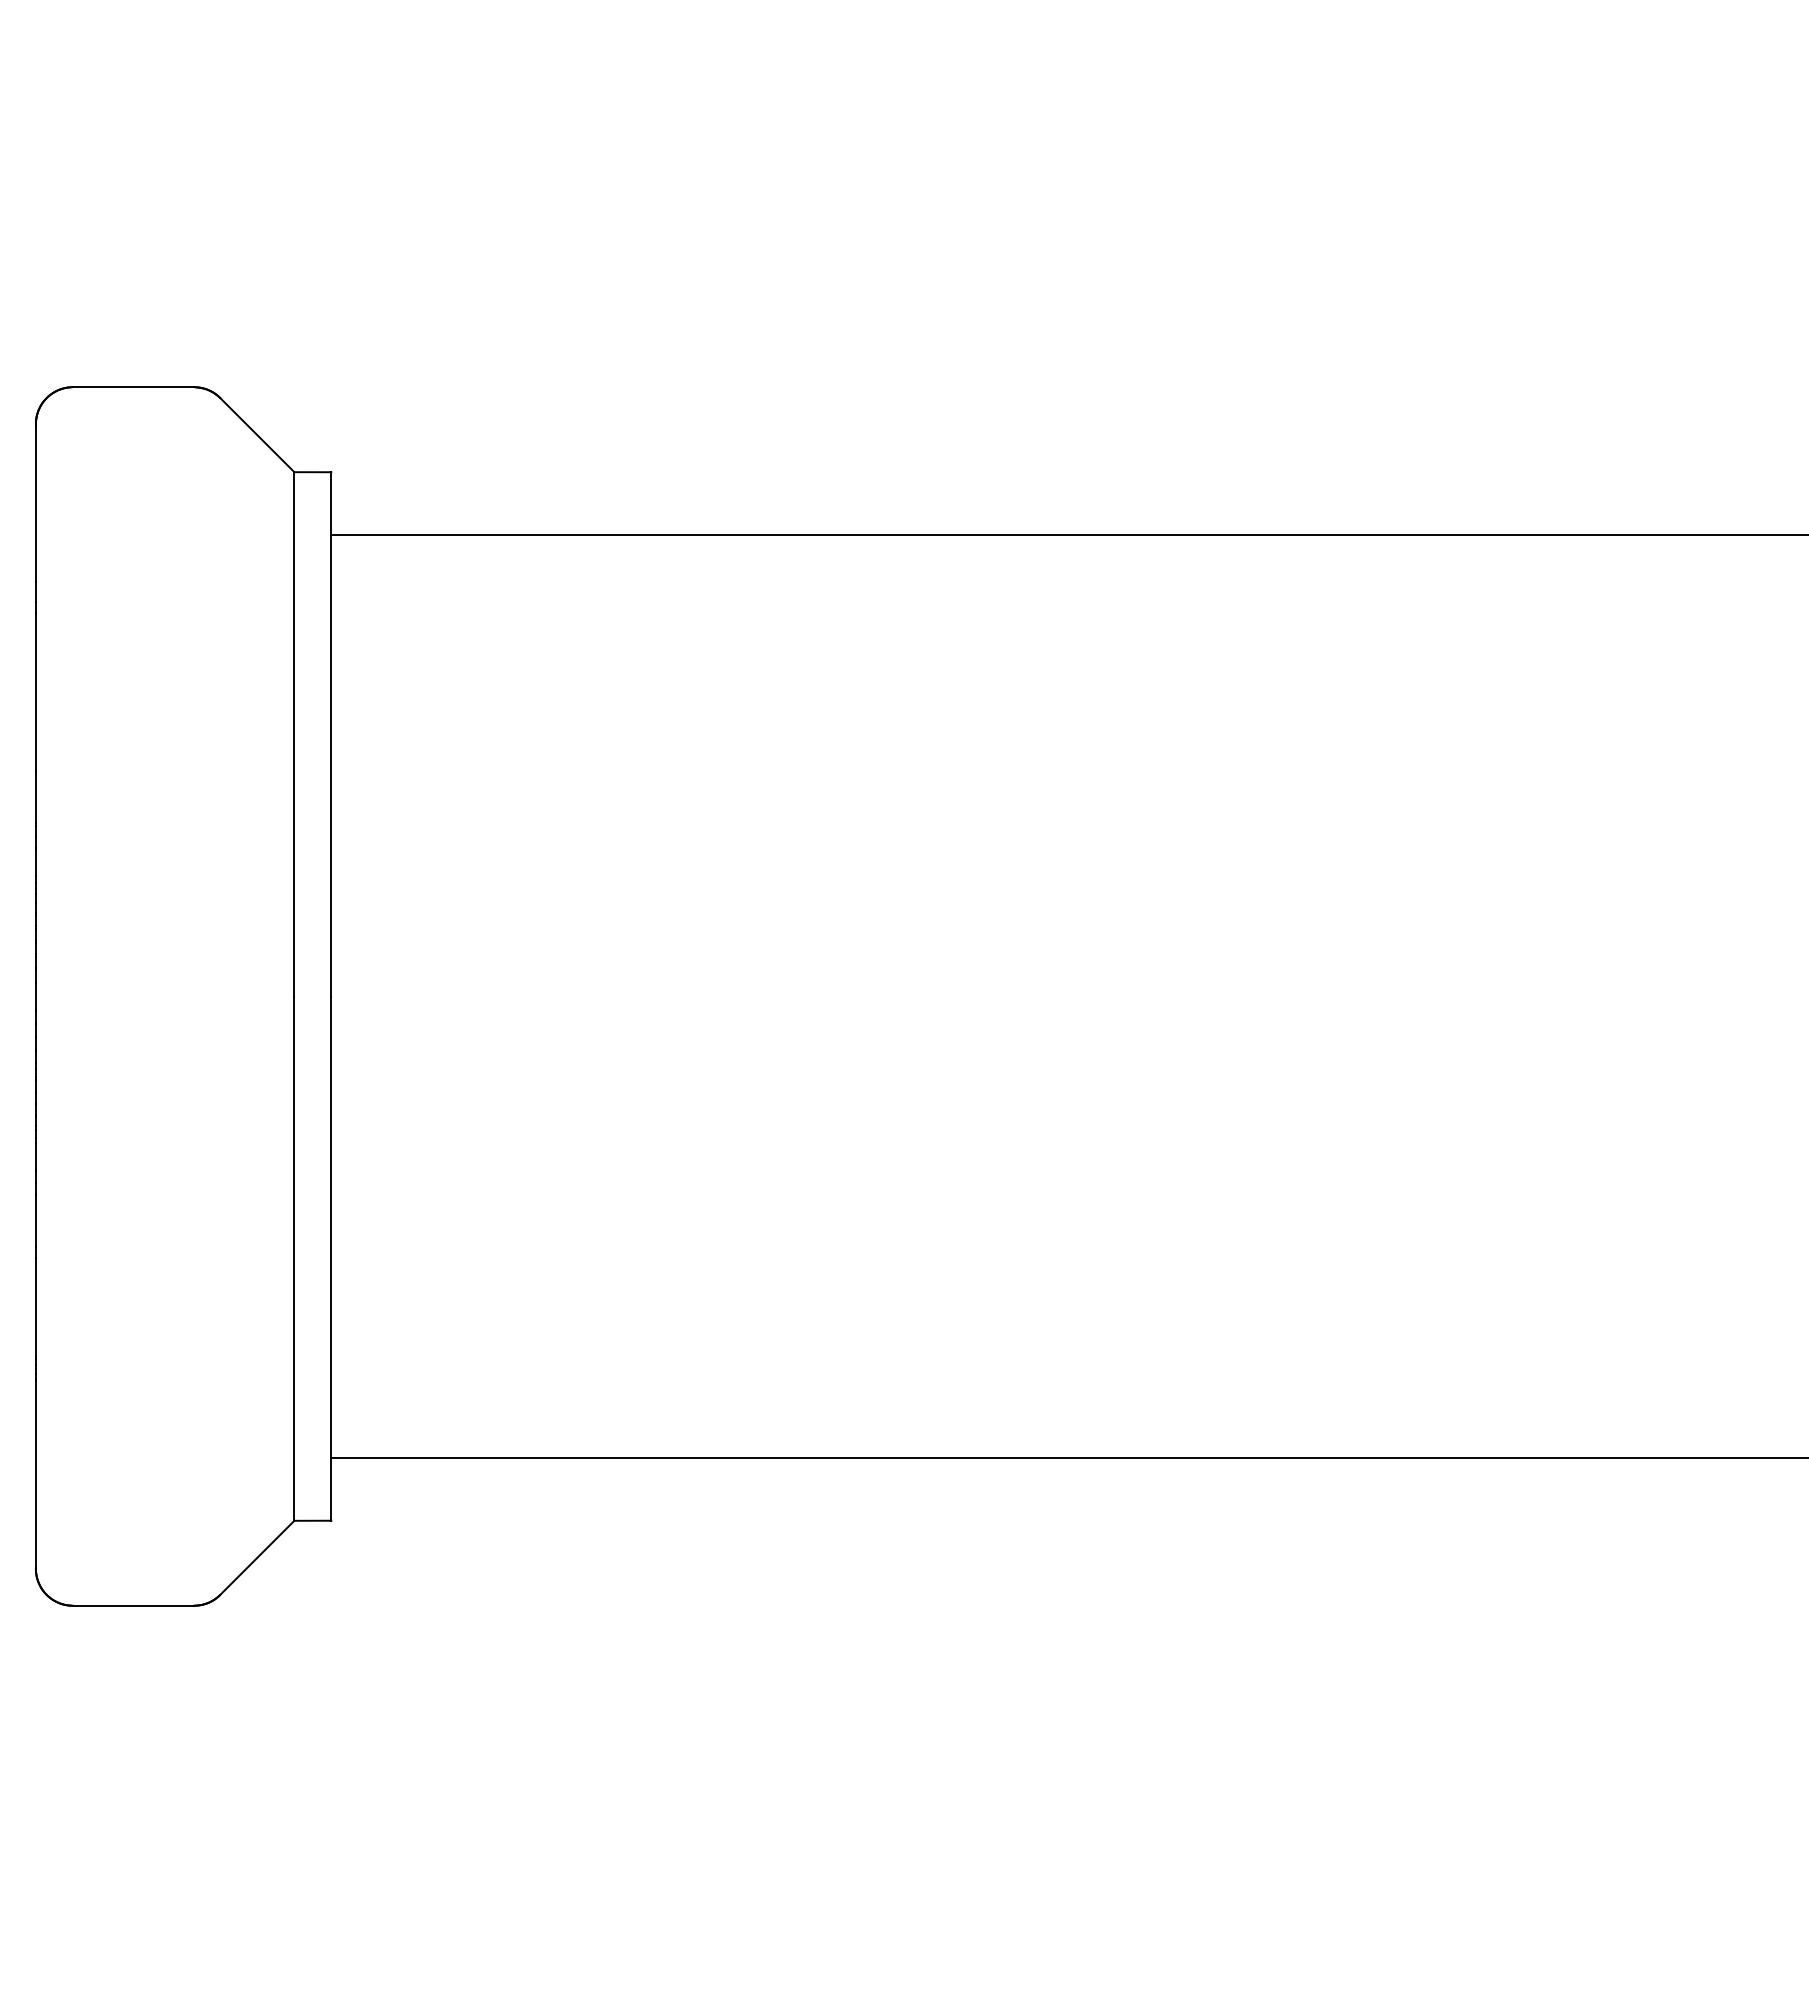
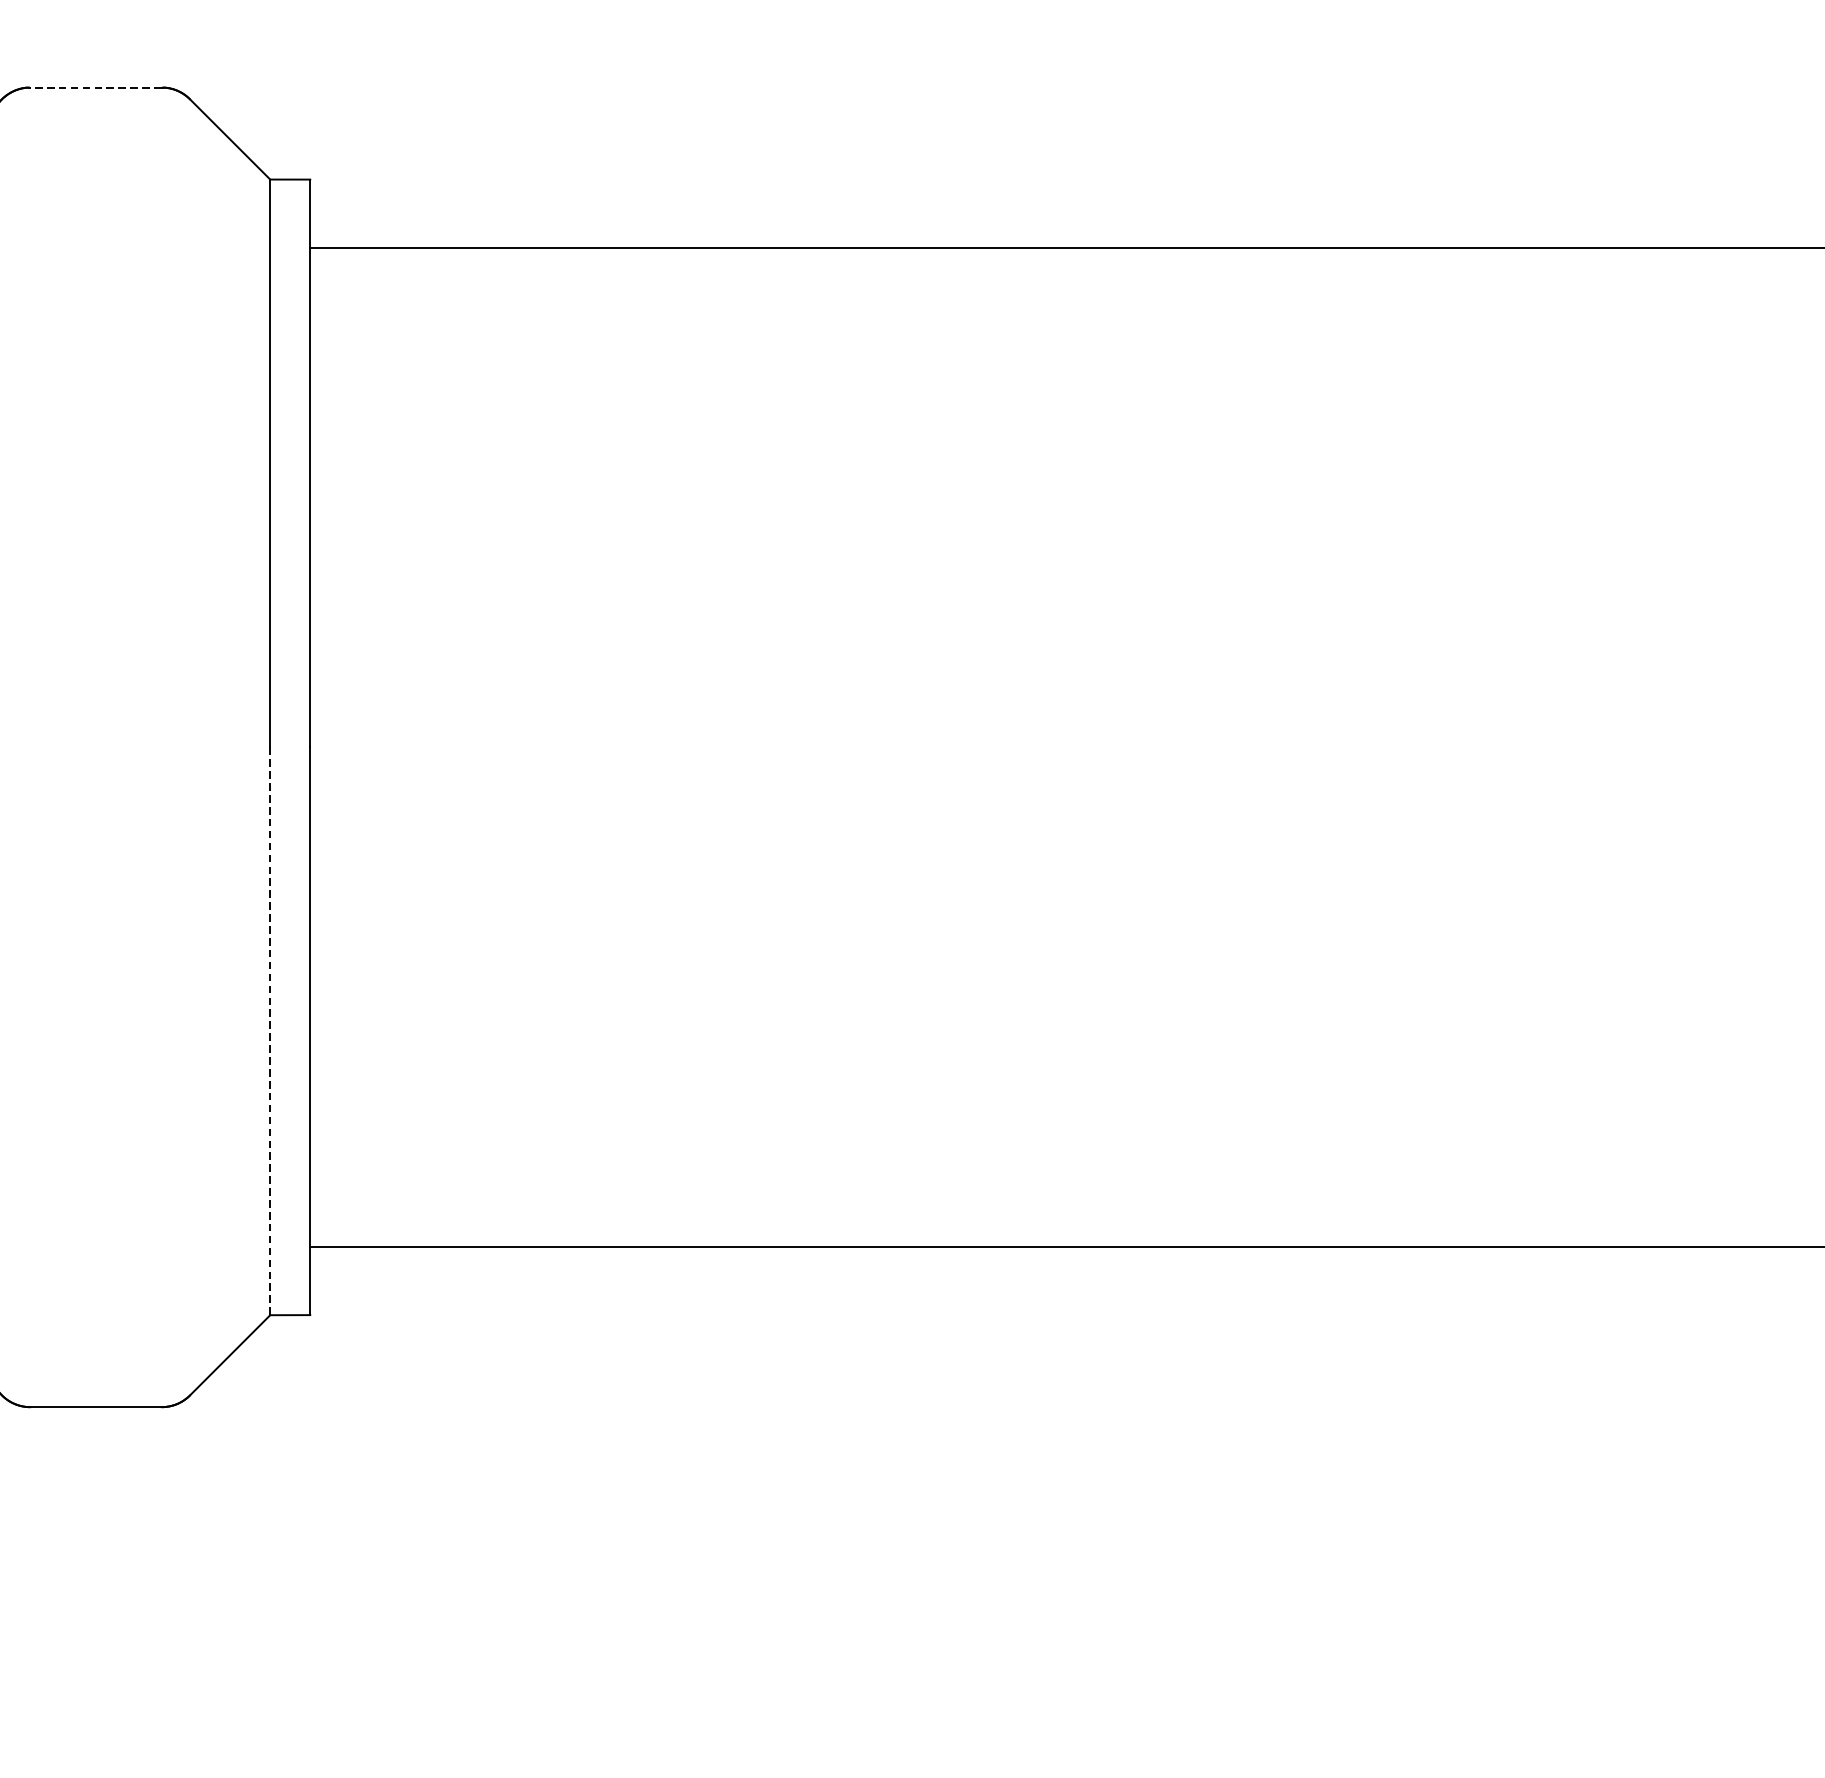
line: (133, 387) -> (96, 87), solid -> dashed
line: (294, 1259) -> (270, 1032), solid -> dashed

